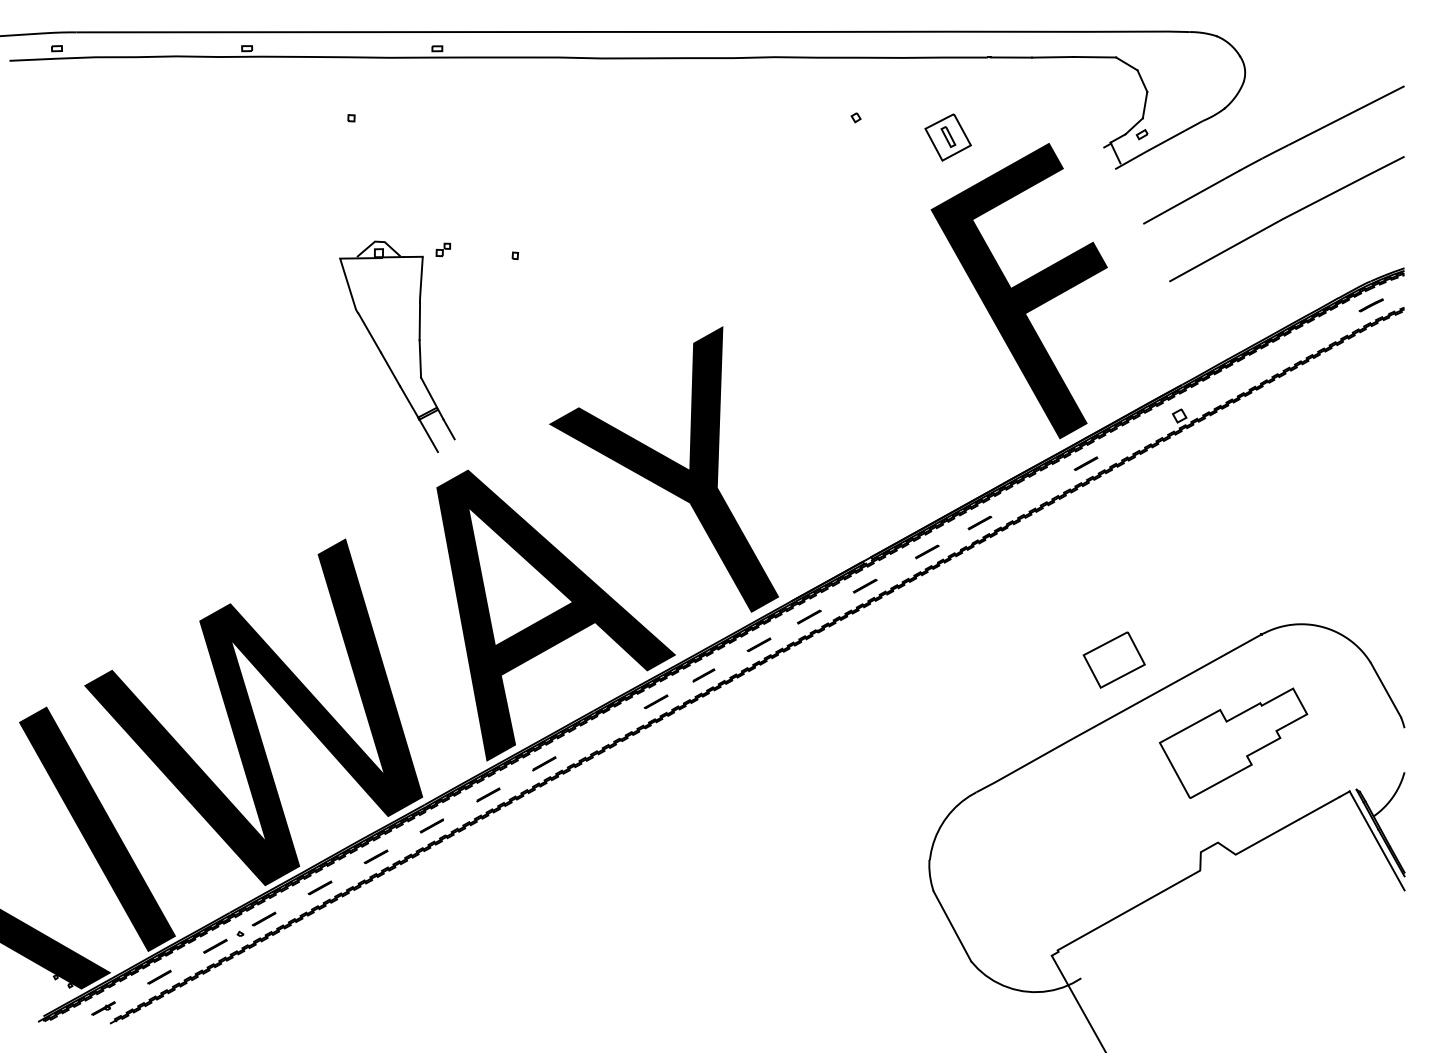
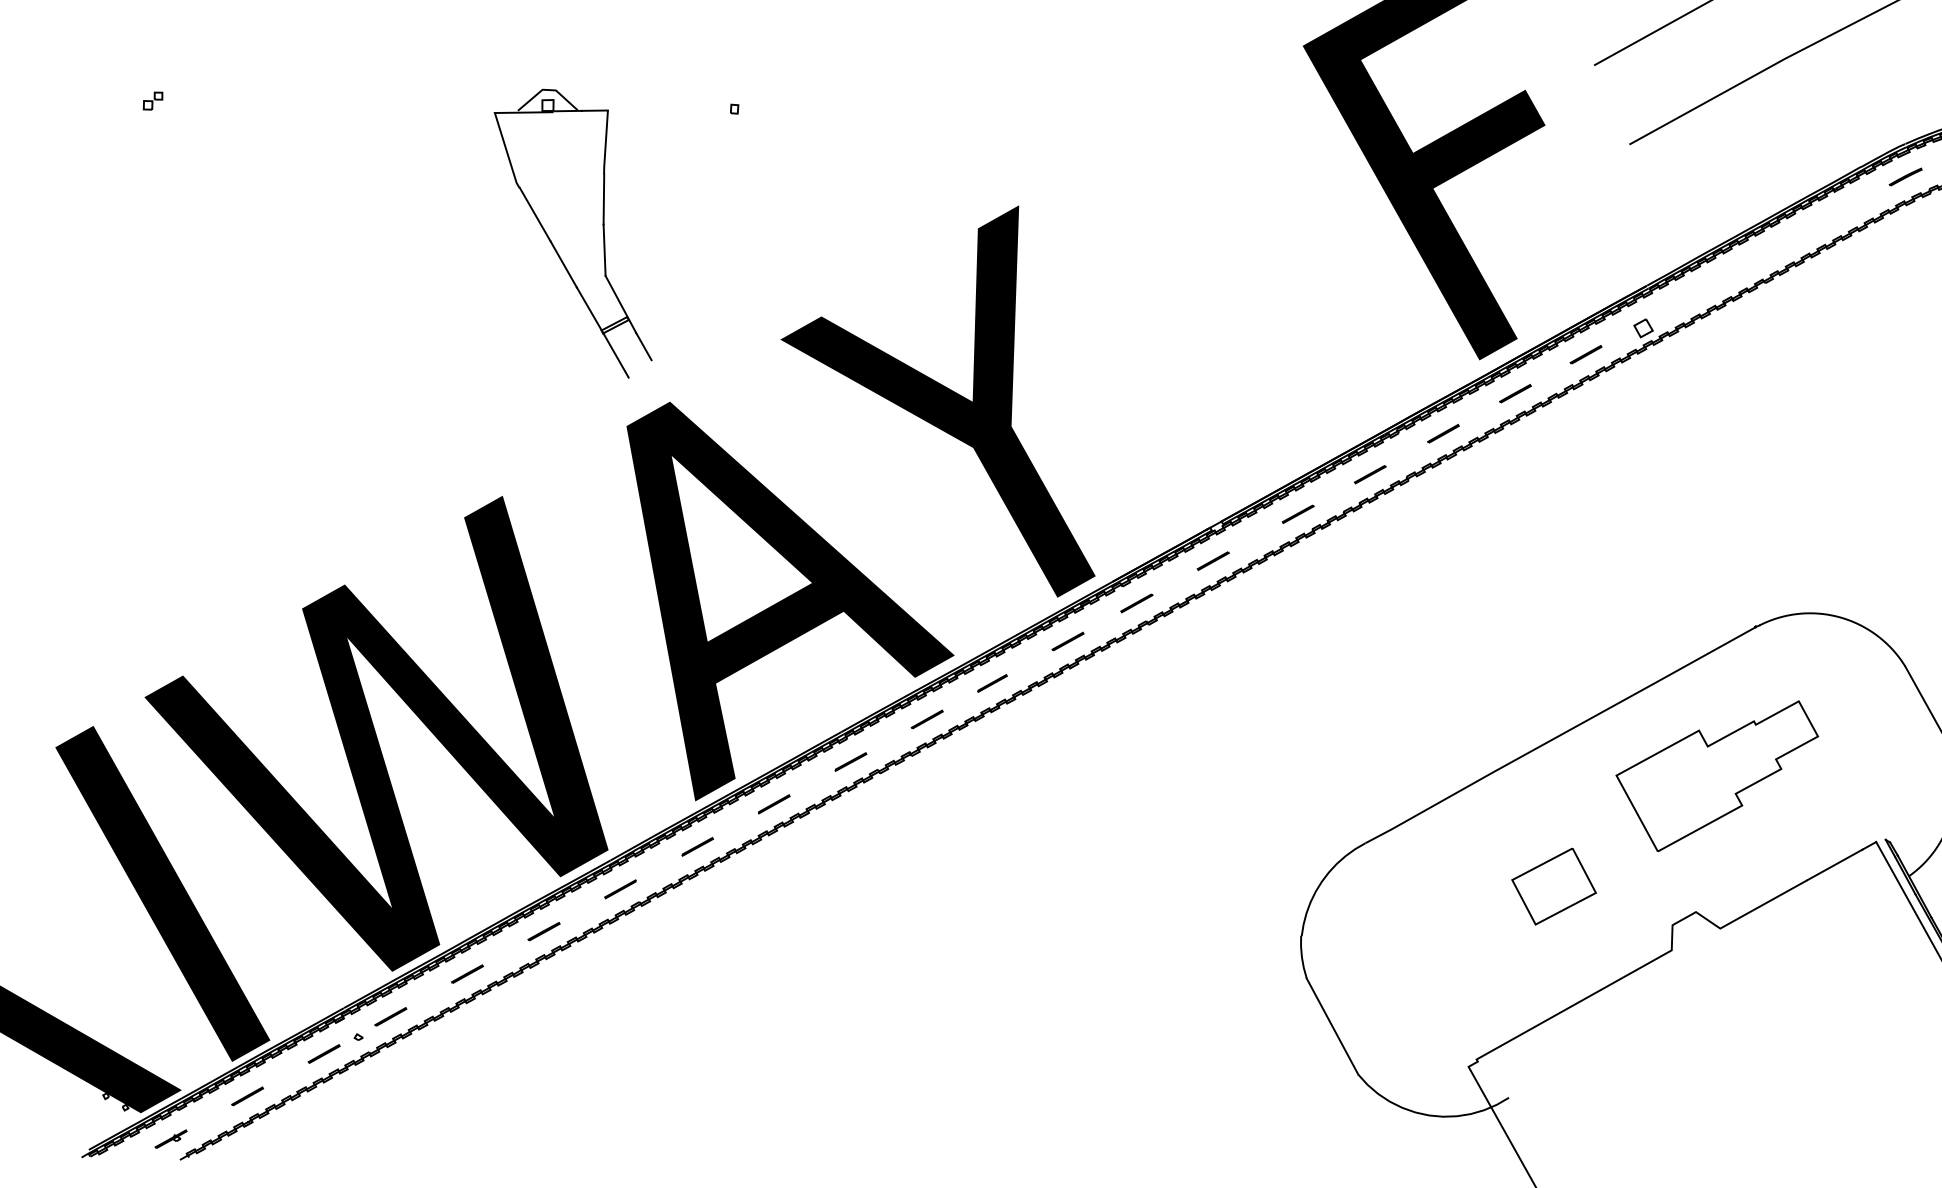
part: (443, 249) -> (153, 100), moved
line: (1137, 434) -> (1585, 353), added
line: (1033, 492) -> (1443, 433), added
part: (1113, 659) -> (1553, 885), moved
line: (600, 732) -> (851, 761), added

